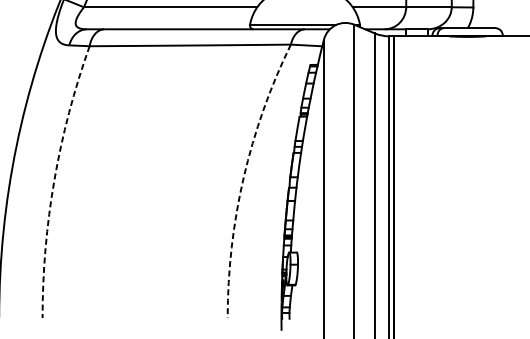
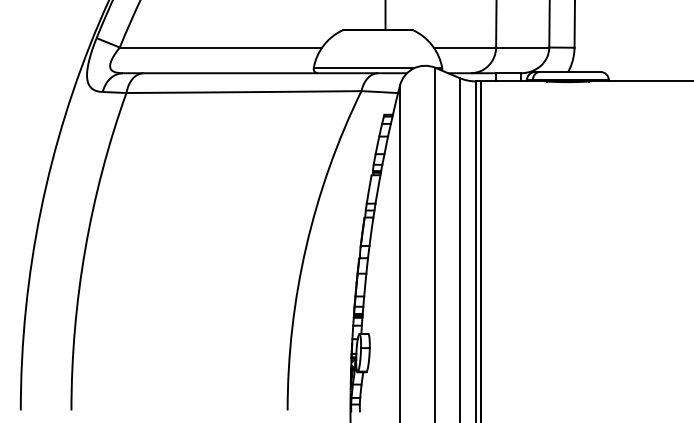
arc: (243, 177) -> (306, 246), dashed -> solid
arc: (54, 180) -> (85, 249), dashed -> solid

